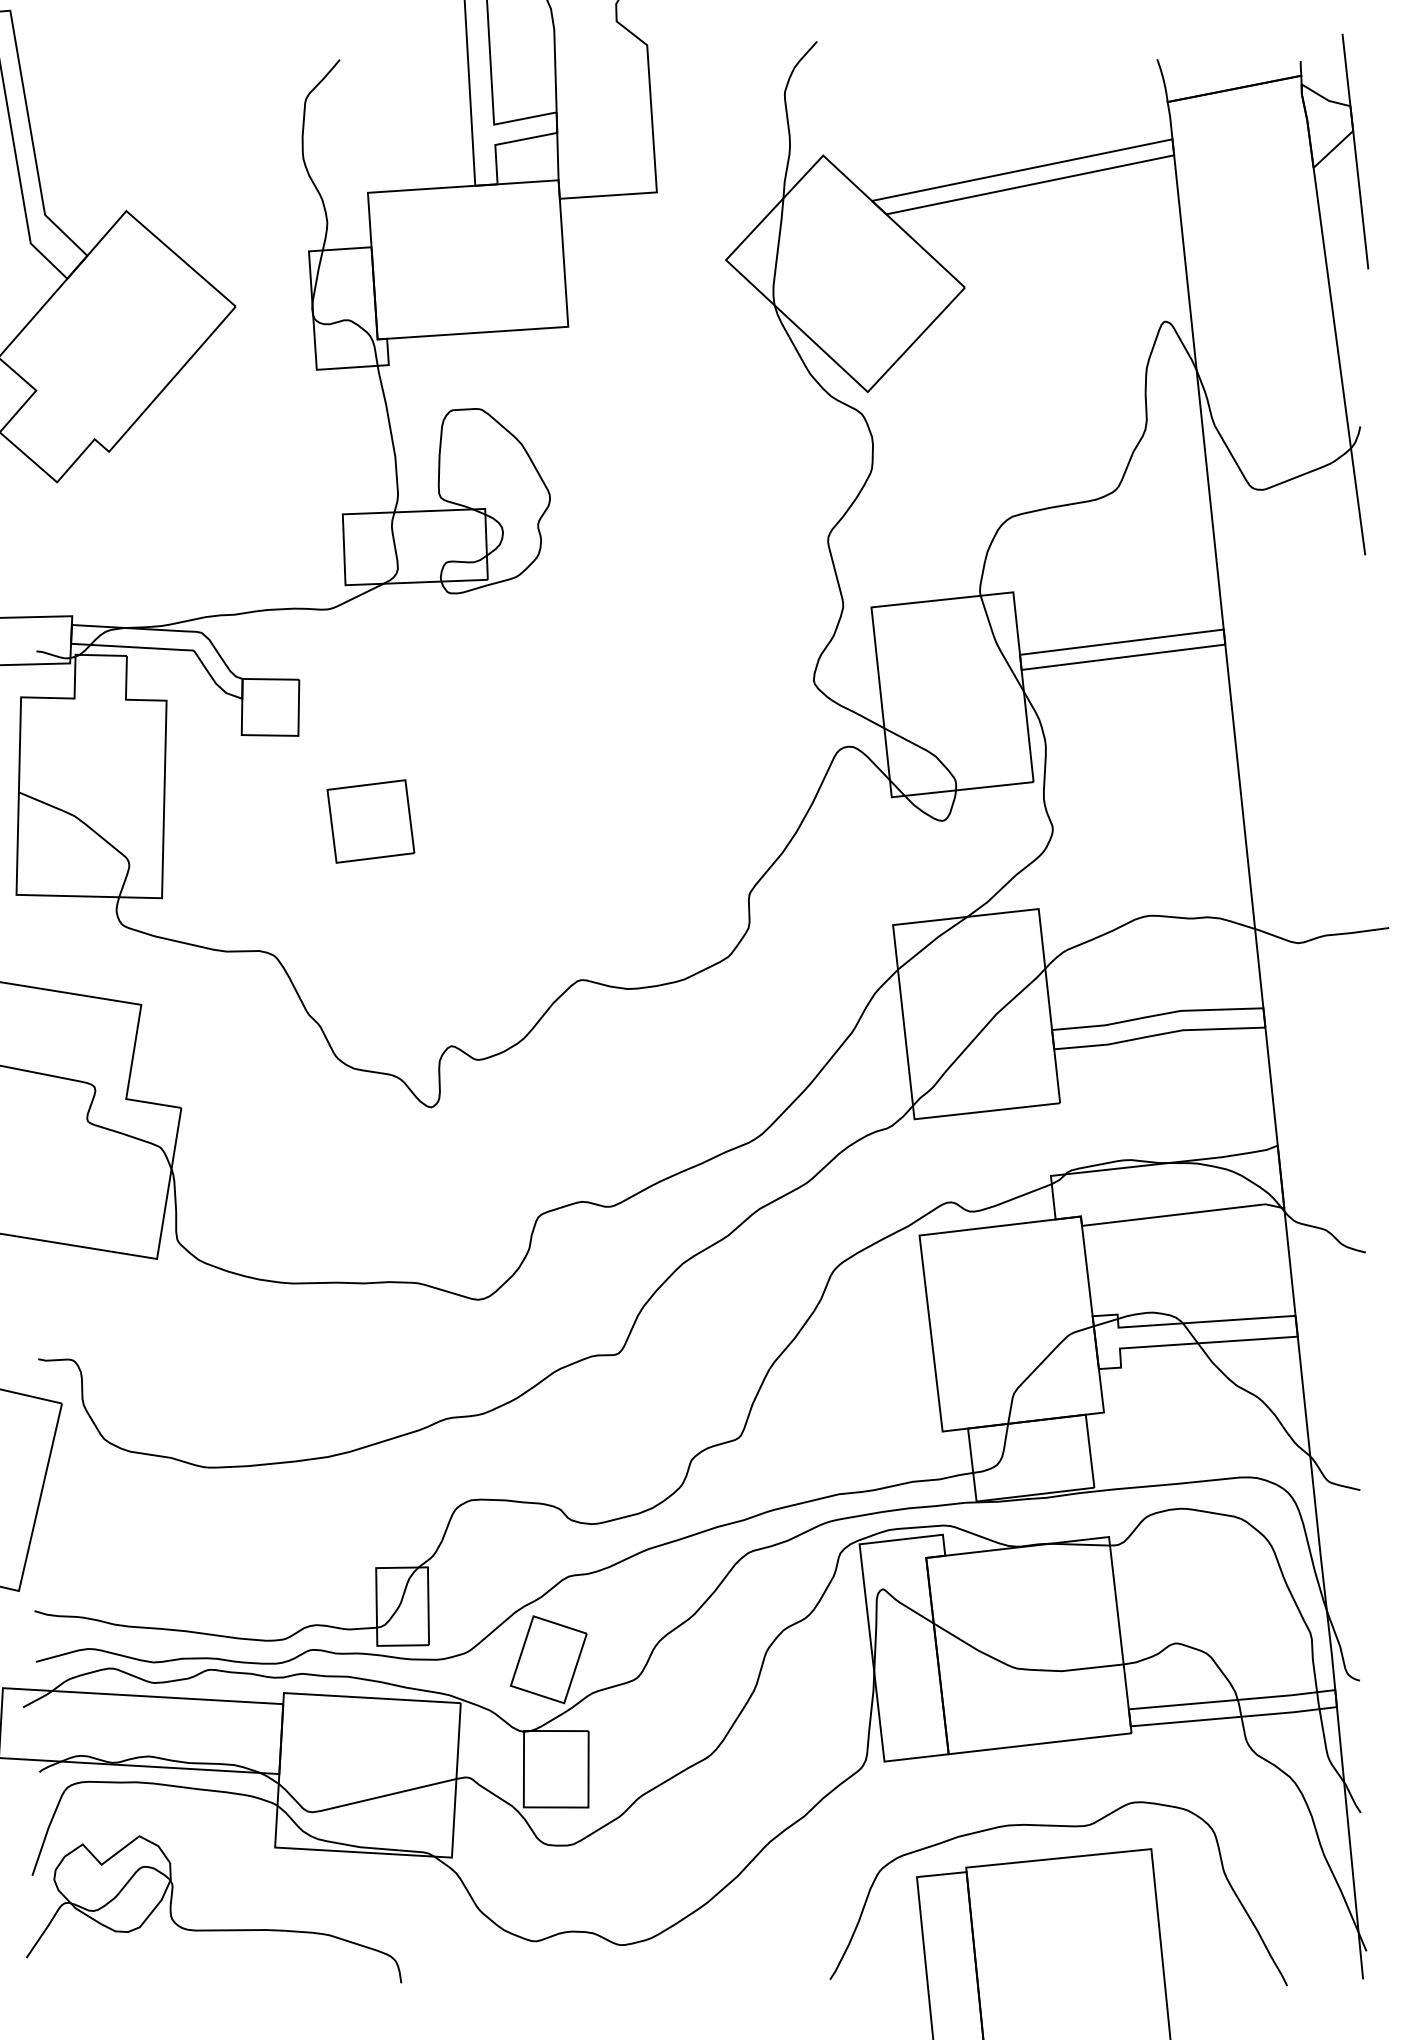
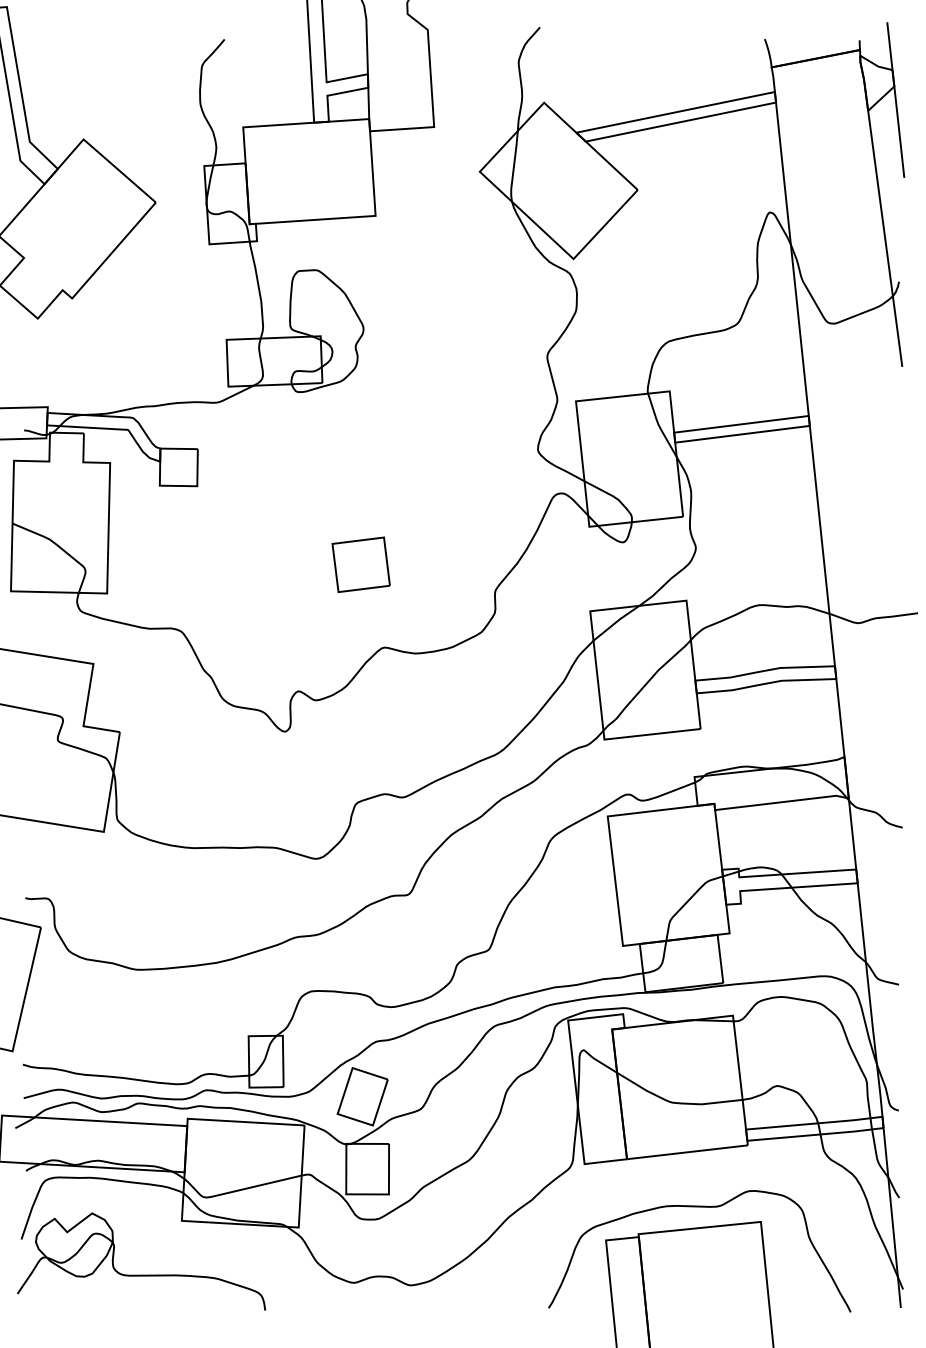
part: (369, 821) -> (360, 564), moved

